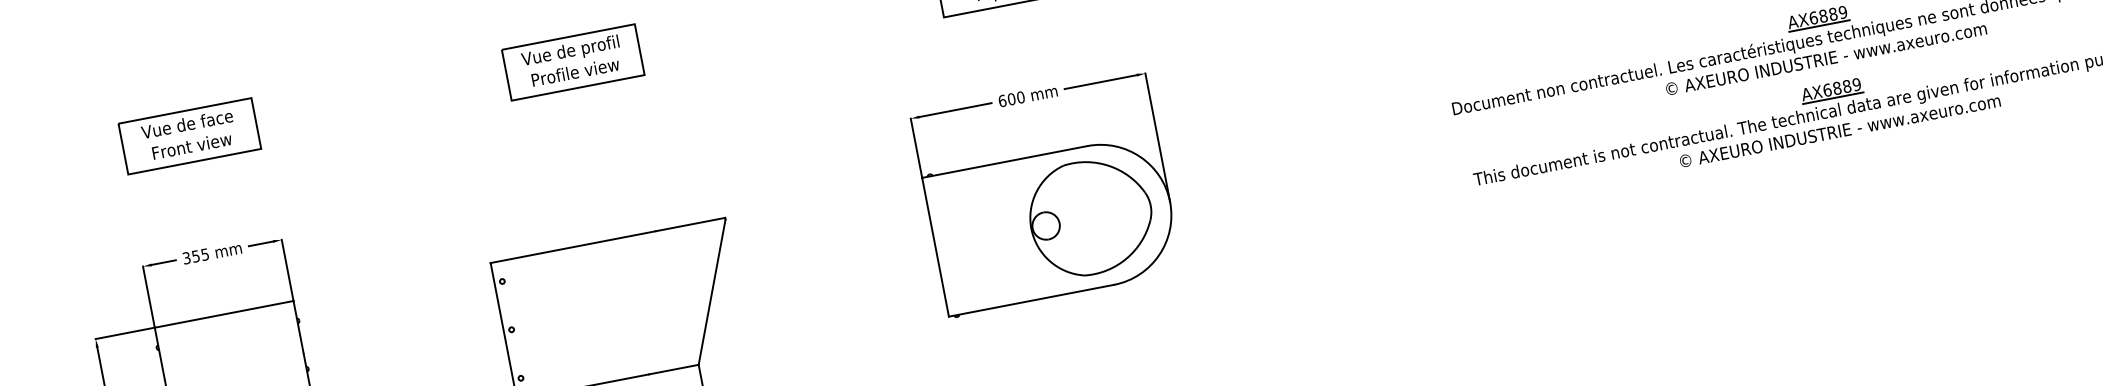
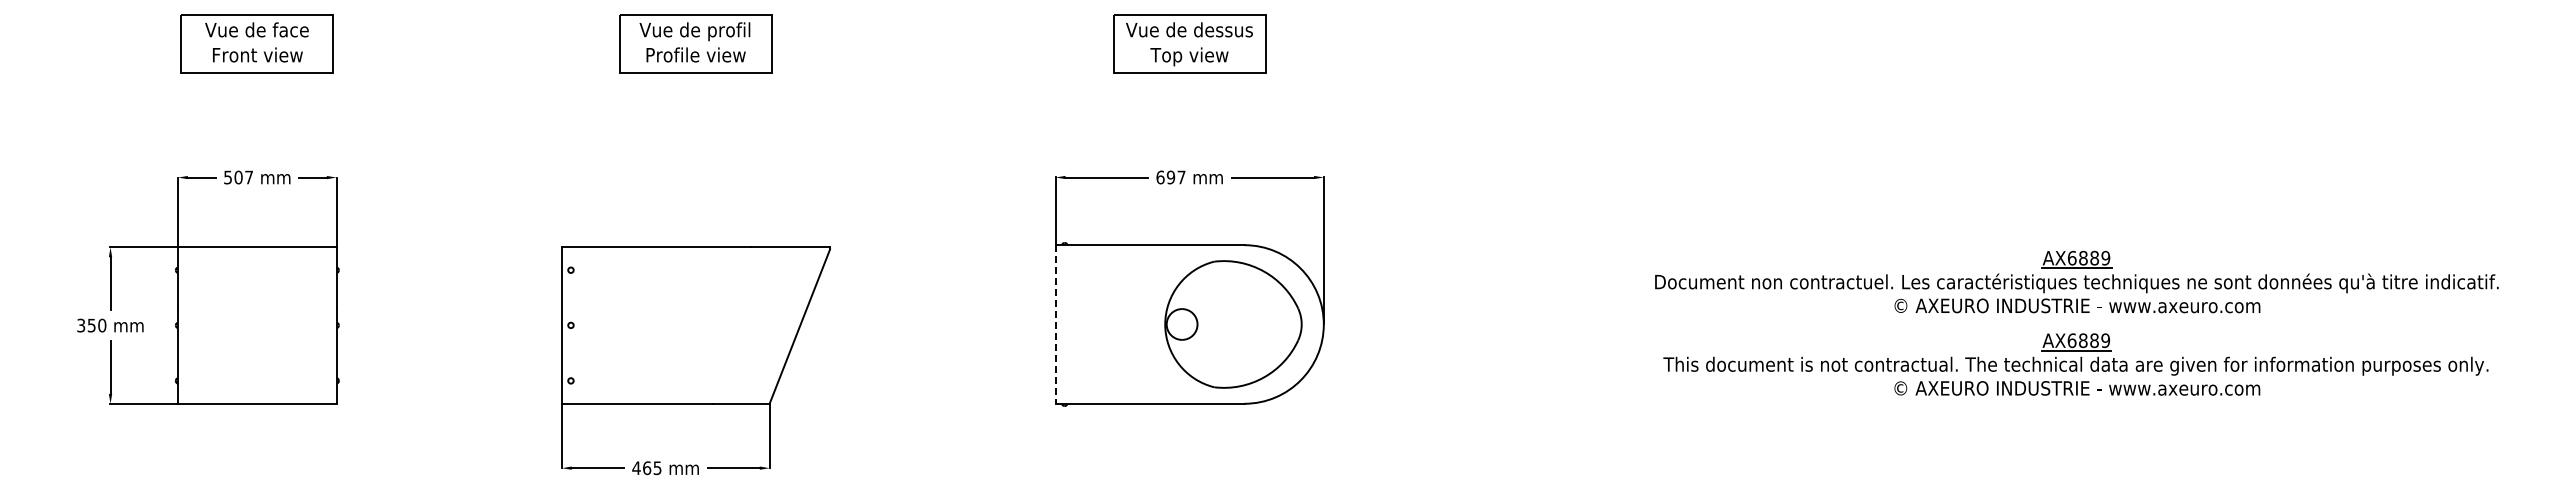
text: (1015, 98) -> (1175, 177), 600 -> 697
line: (935, 247) -> (1055, 324), solid -> dashed
text: (195, 256) -> (238, 177), 355 -> 507

